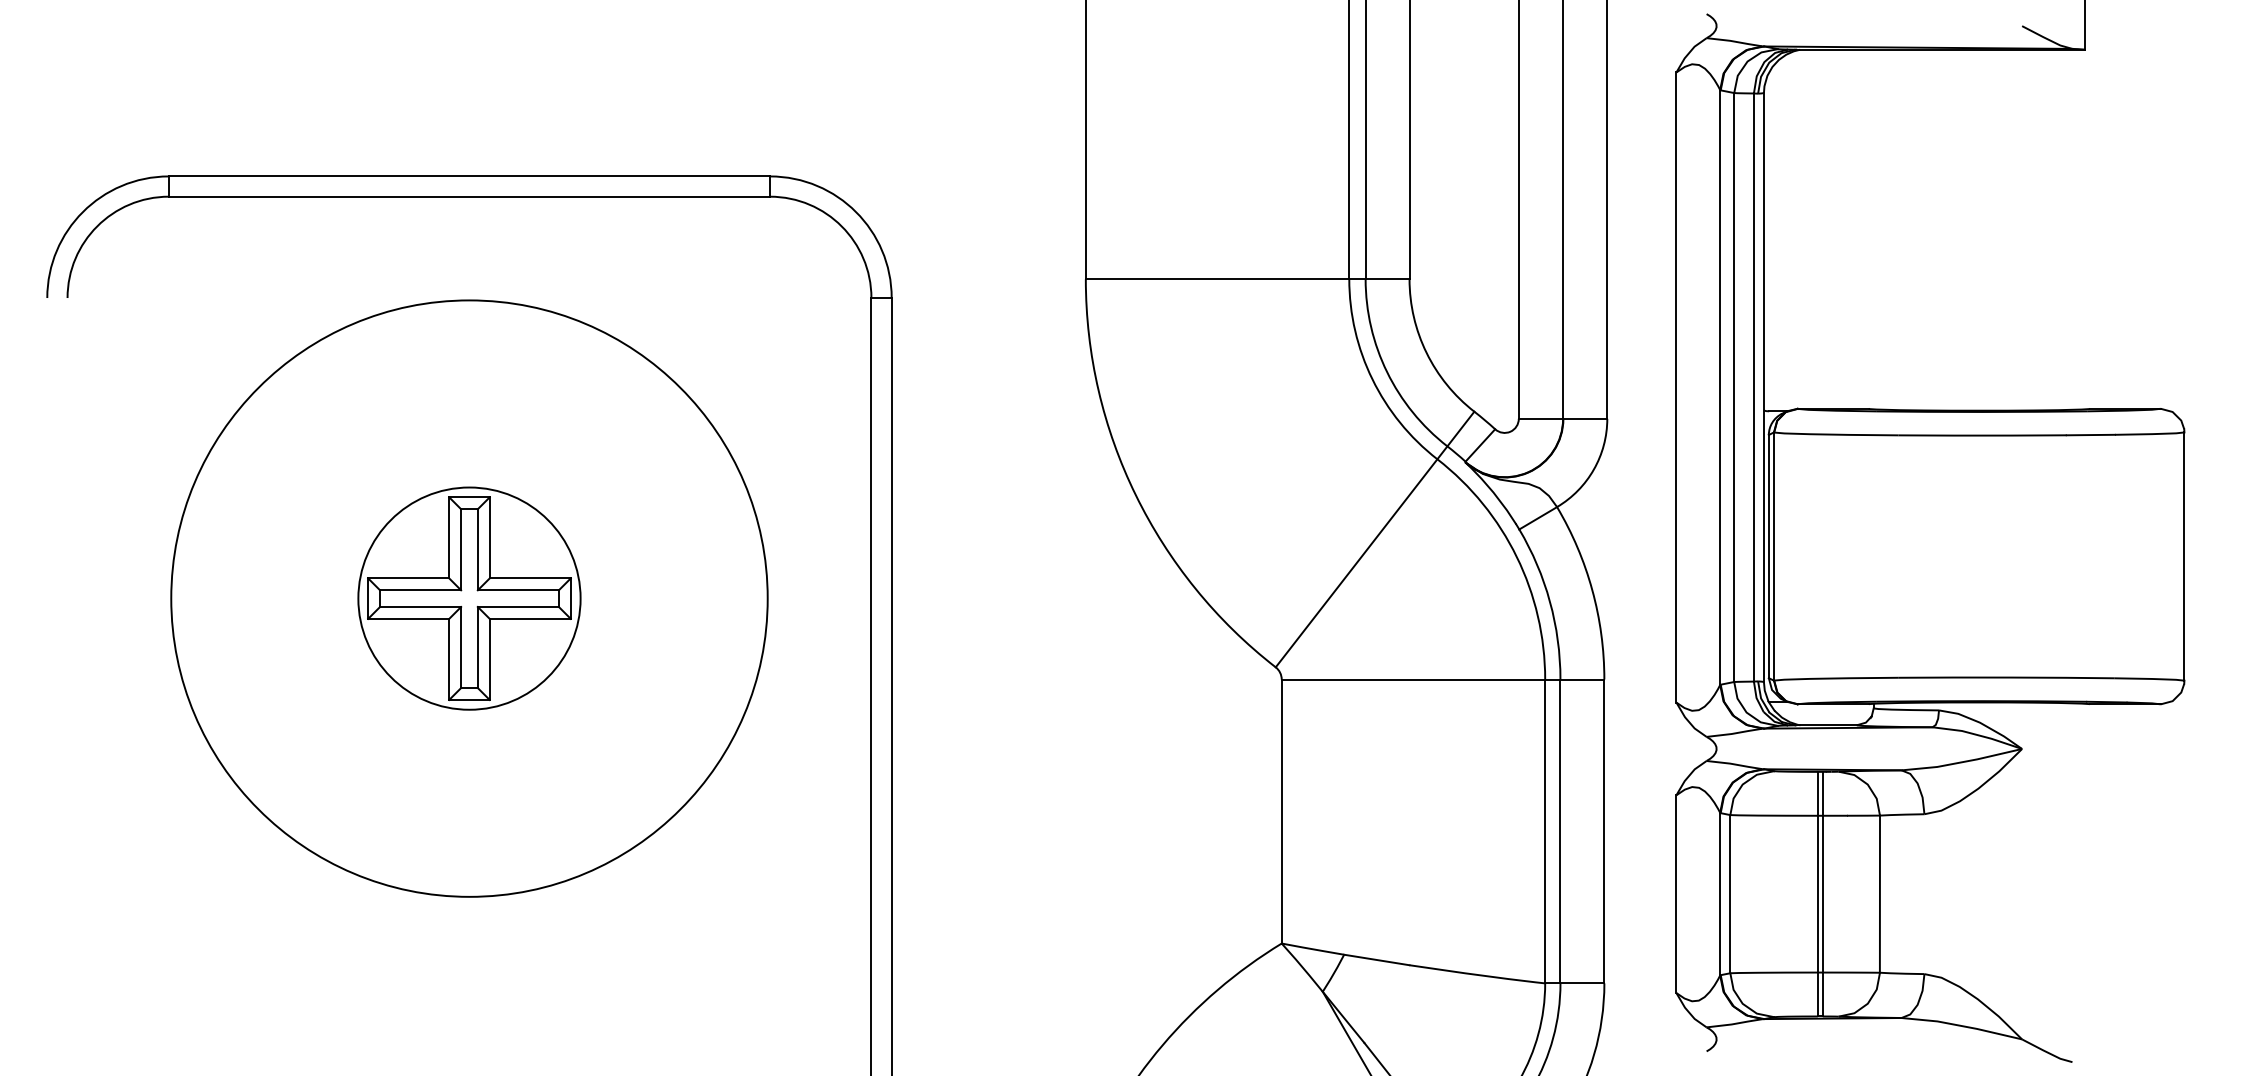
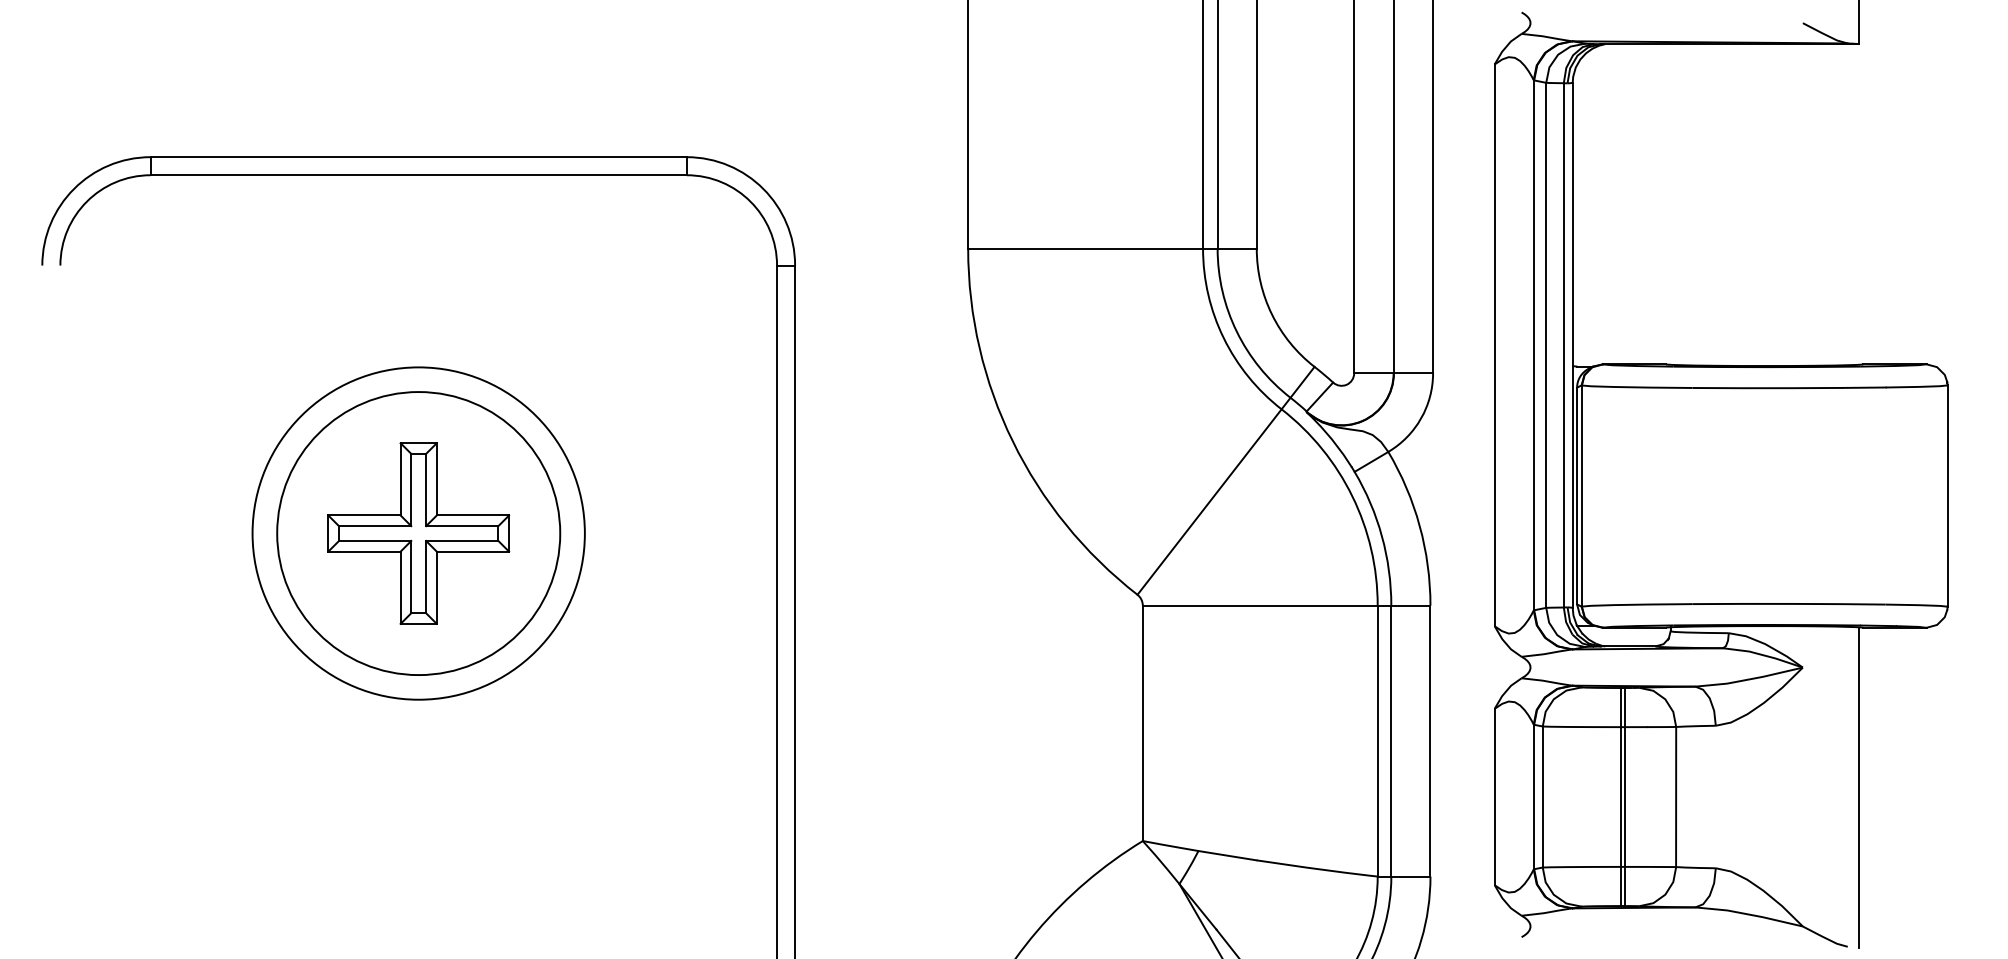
circle: (469, 598) -> (418, 533), size x0.62
circle: (469, 598) -> (418, 533), size x1.43
line: (2084, 883) -> (1858, 787), added

